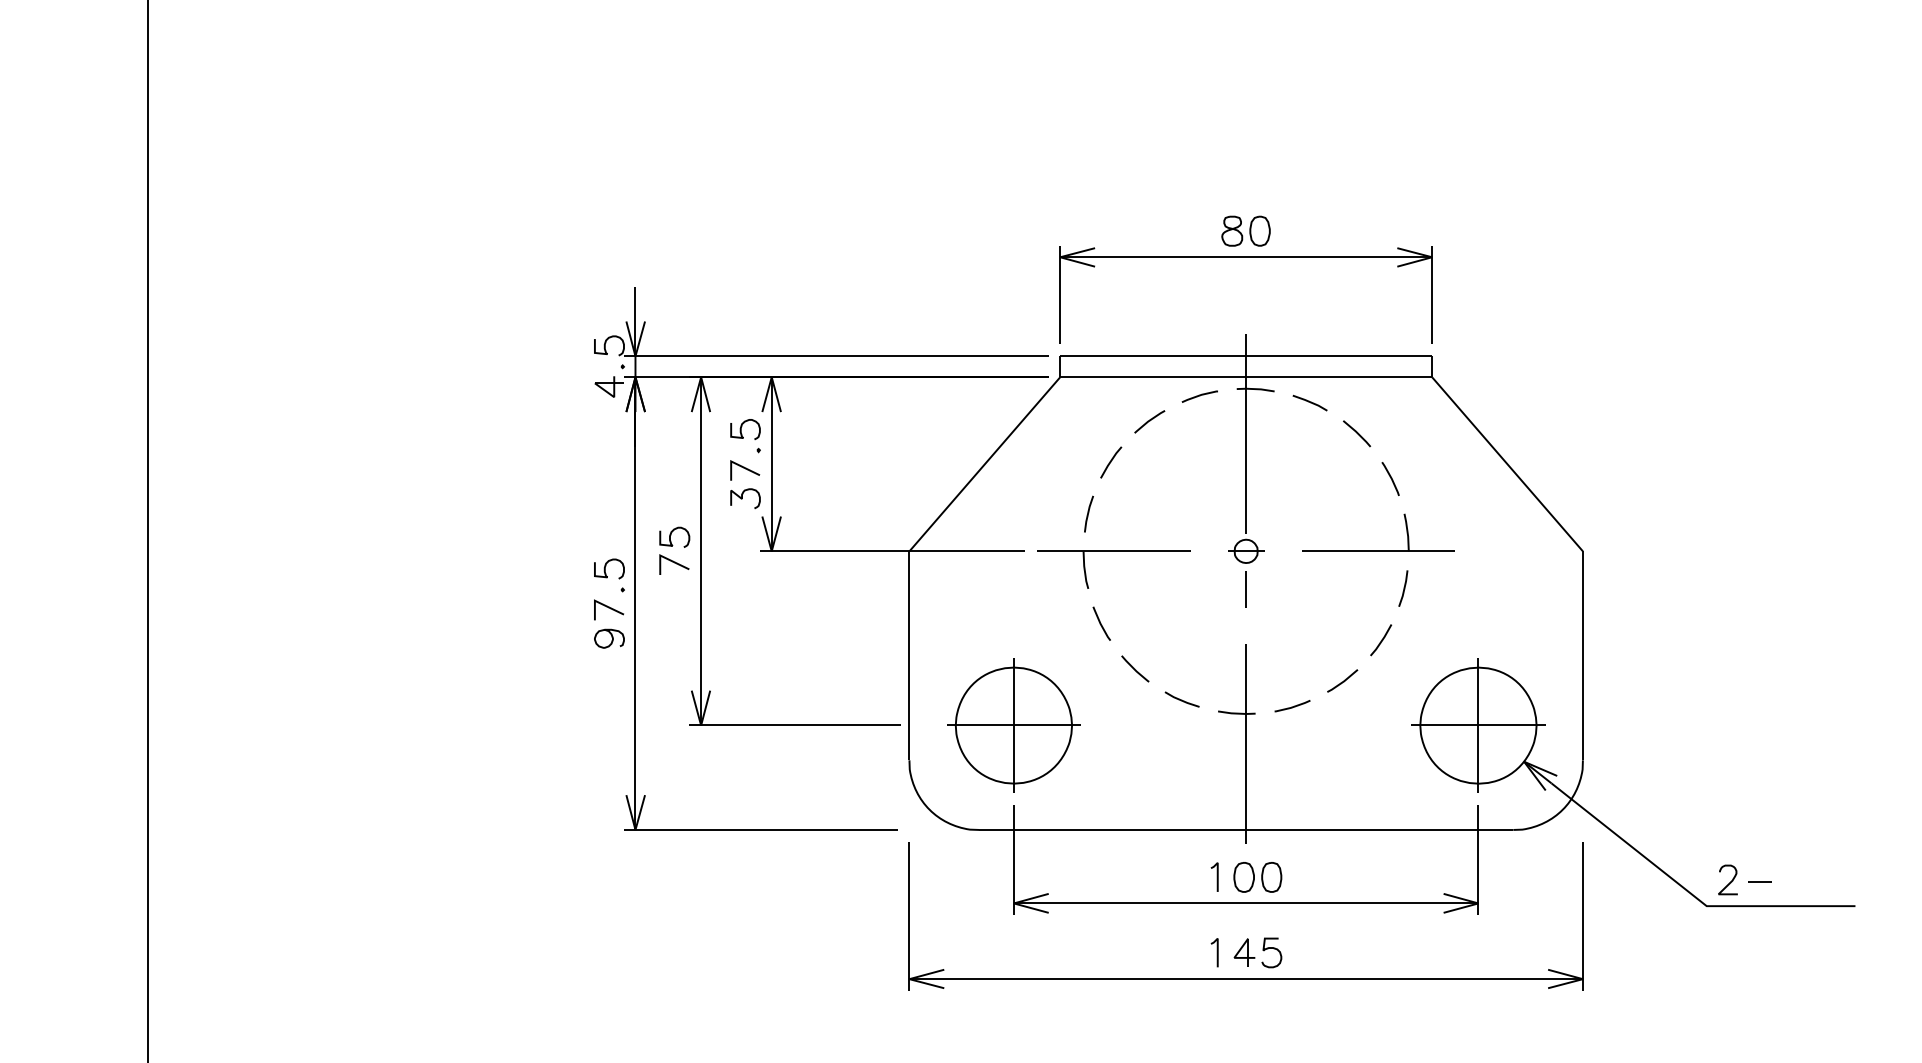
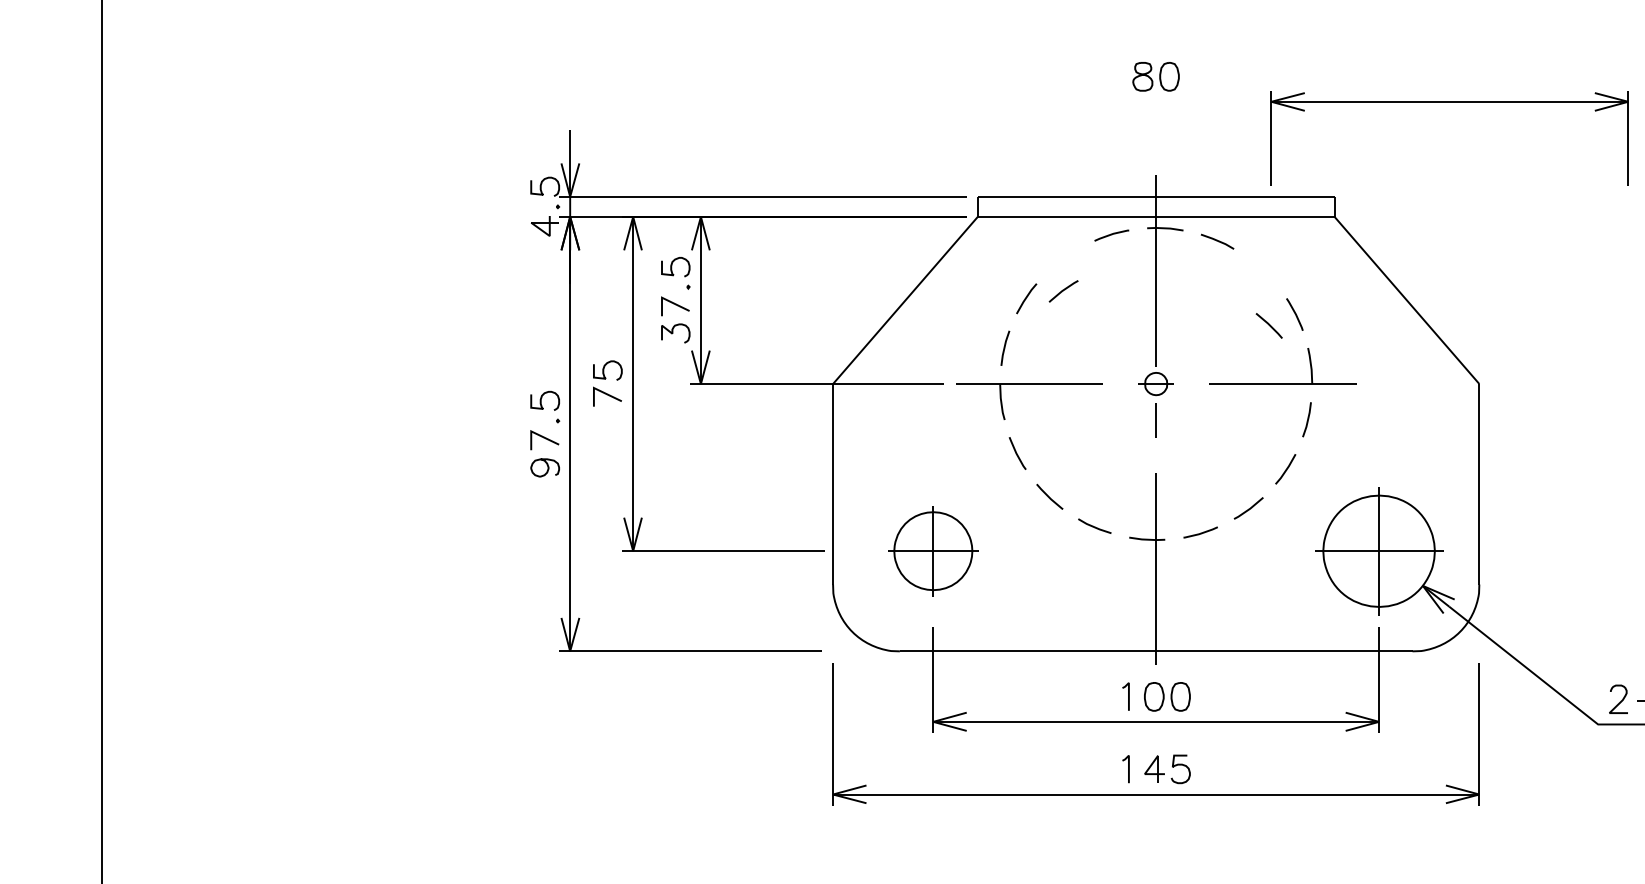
part: (1245, 257) -> (1449, 102), moved
line: (1149, 421) -> (1063, 291), moved
line: (1357, 433) -> (1269, 325), moved
part: (1013, 725) -> (932, 551), size x0.7

